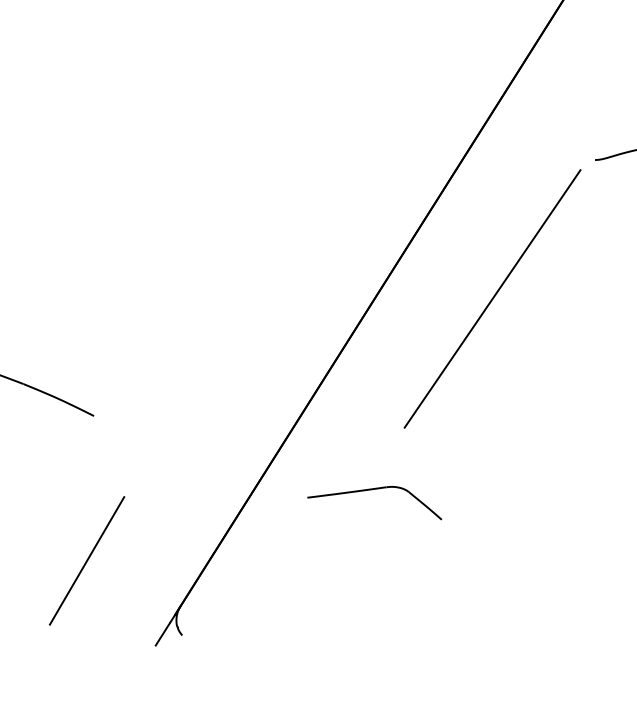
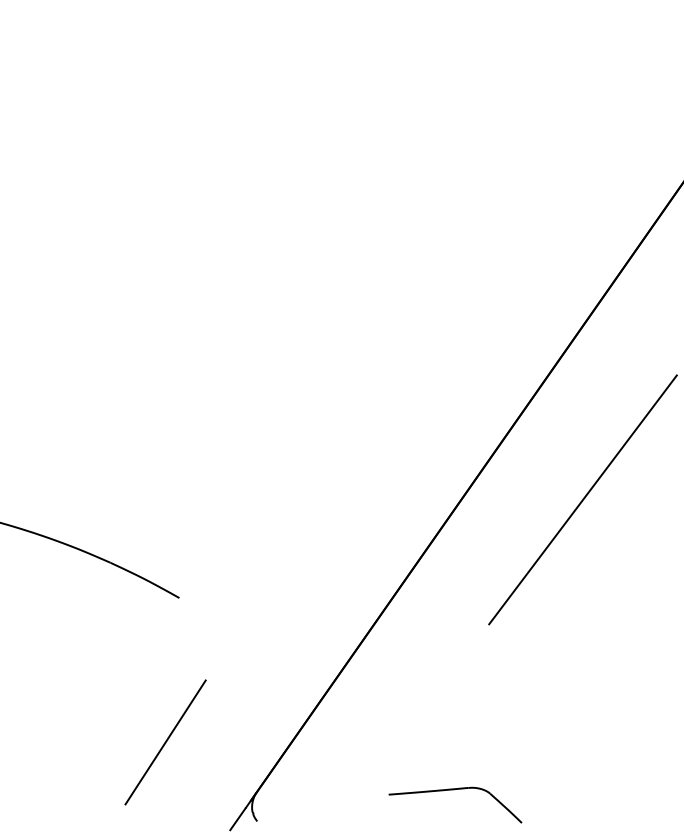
part: (372, 490) -> (454, 790), moved

